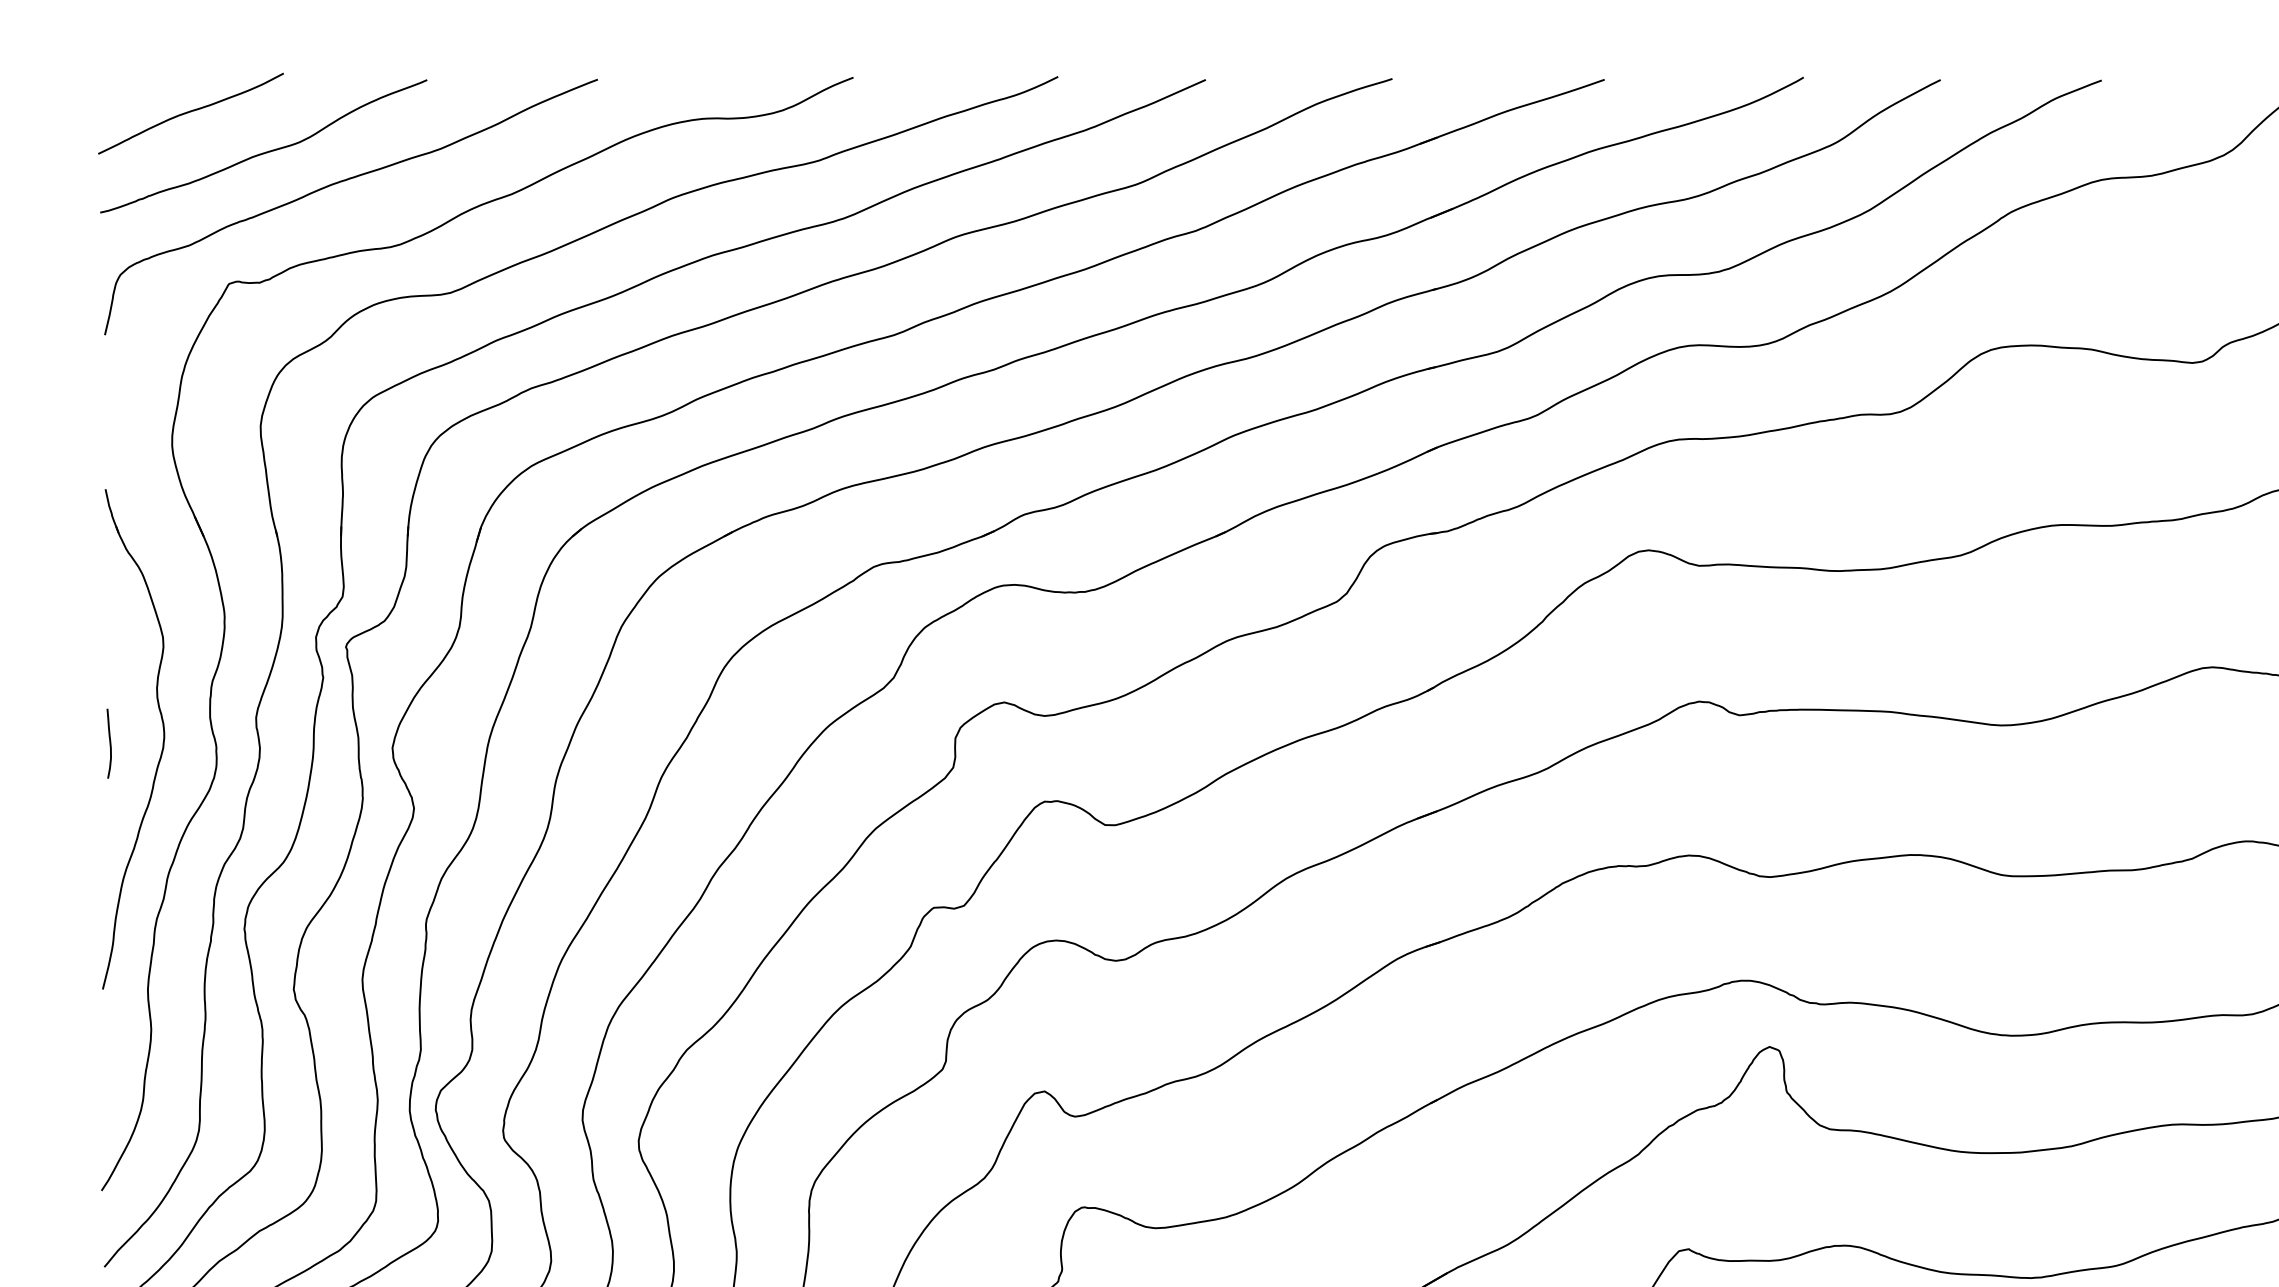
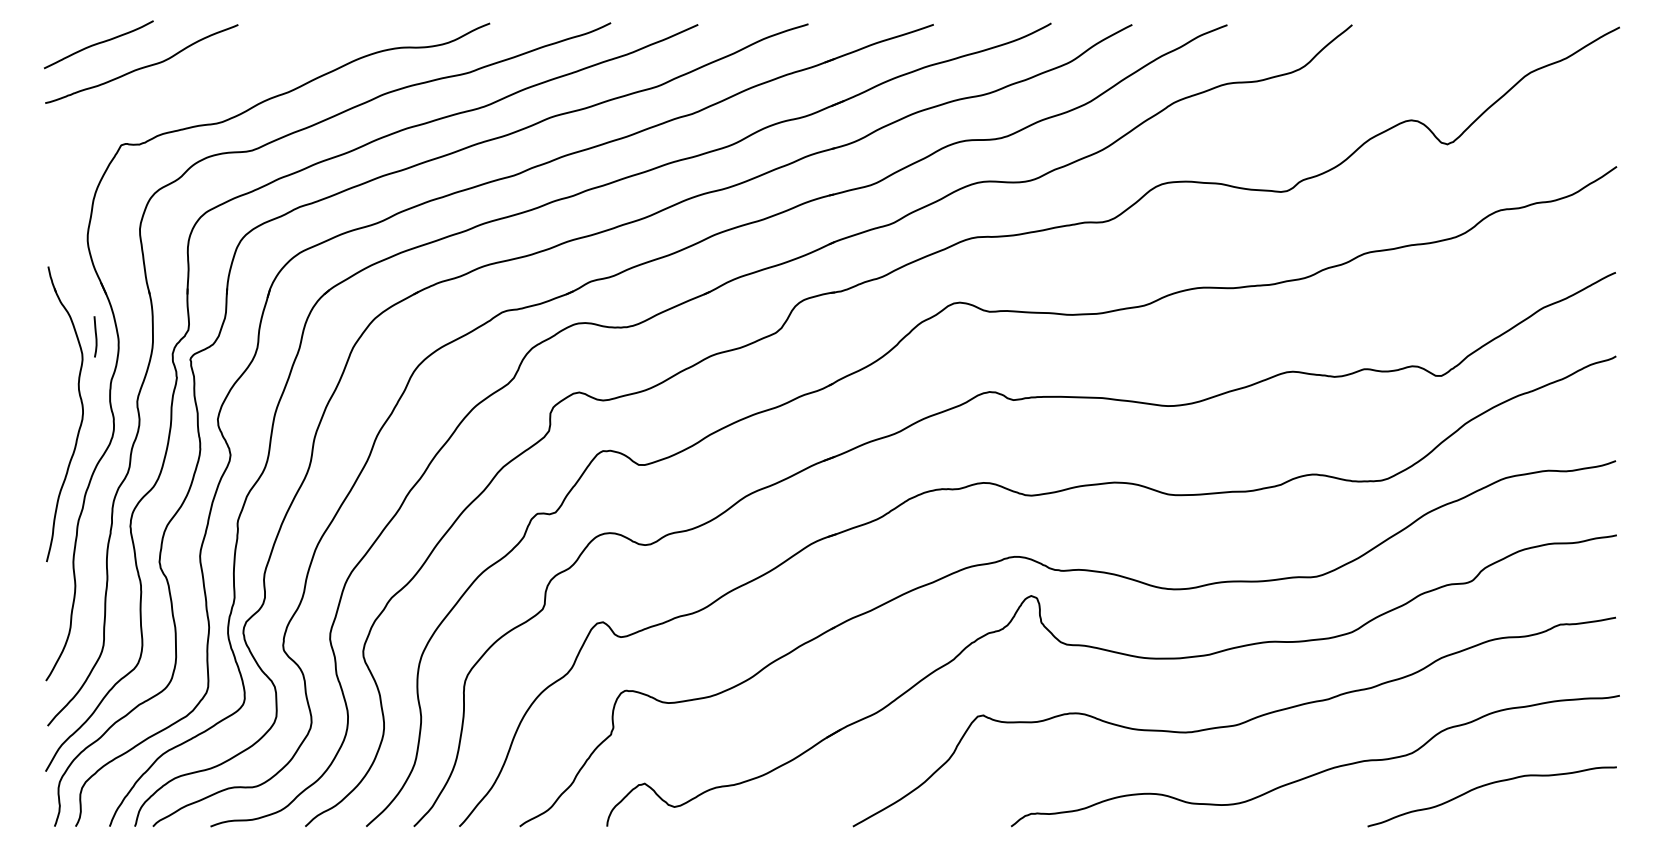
curve: (344, 182) -> (189, 85), removed
curve: (109, 743) -> (95, 336), moved

